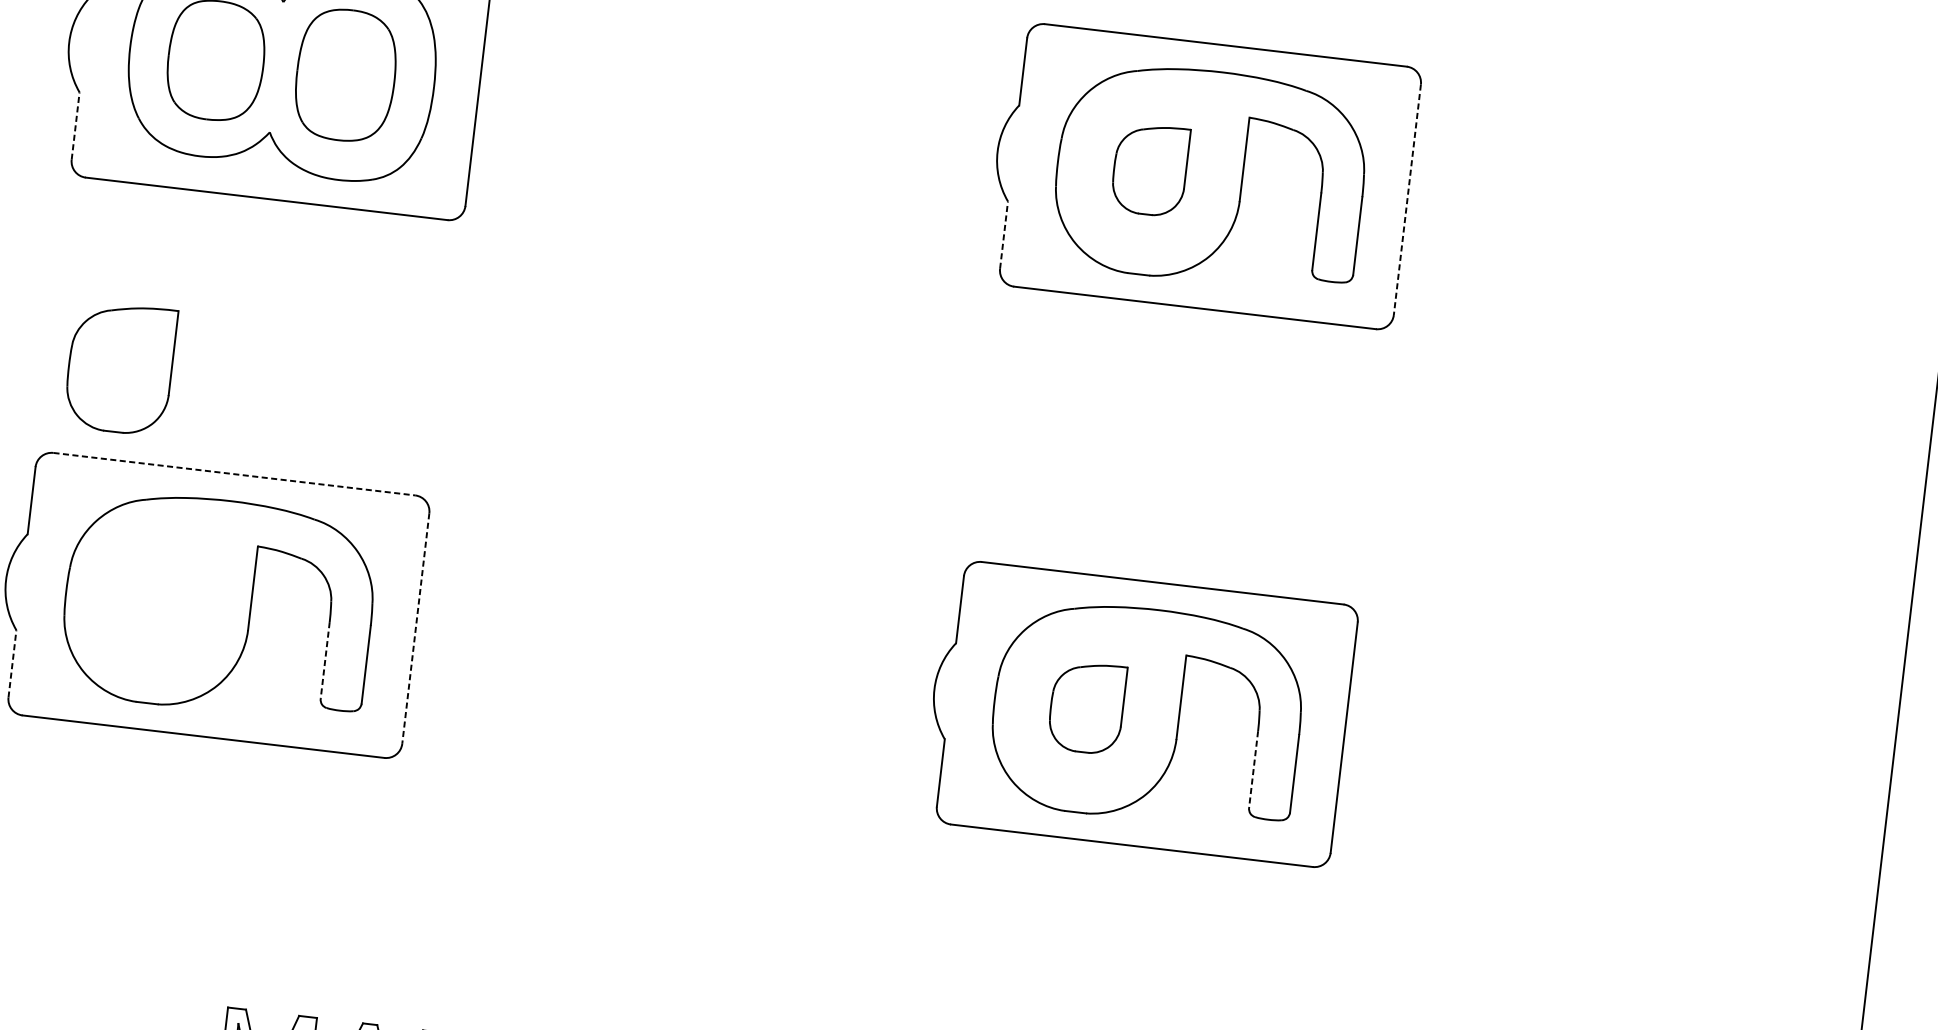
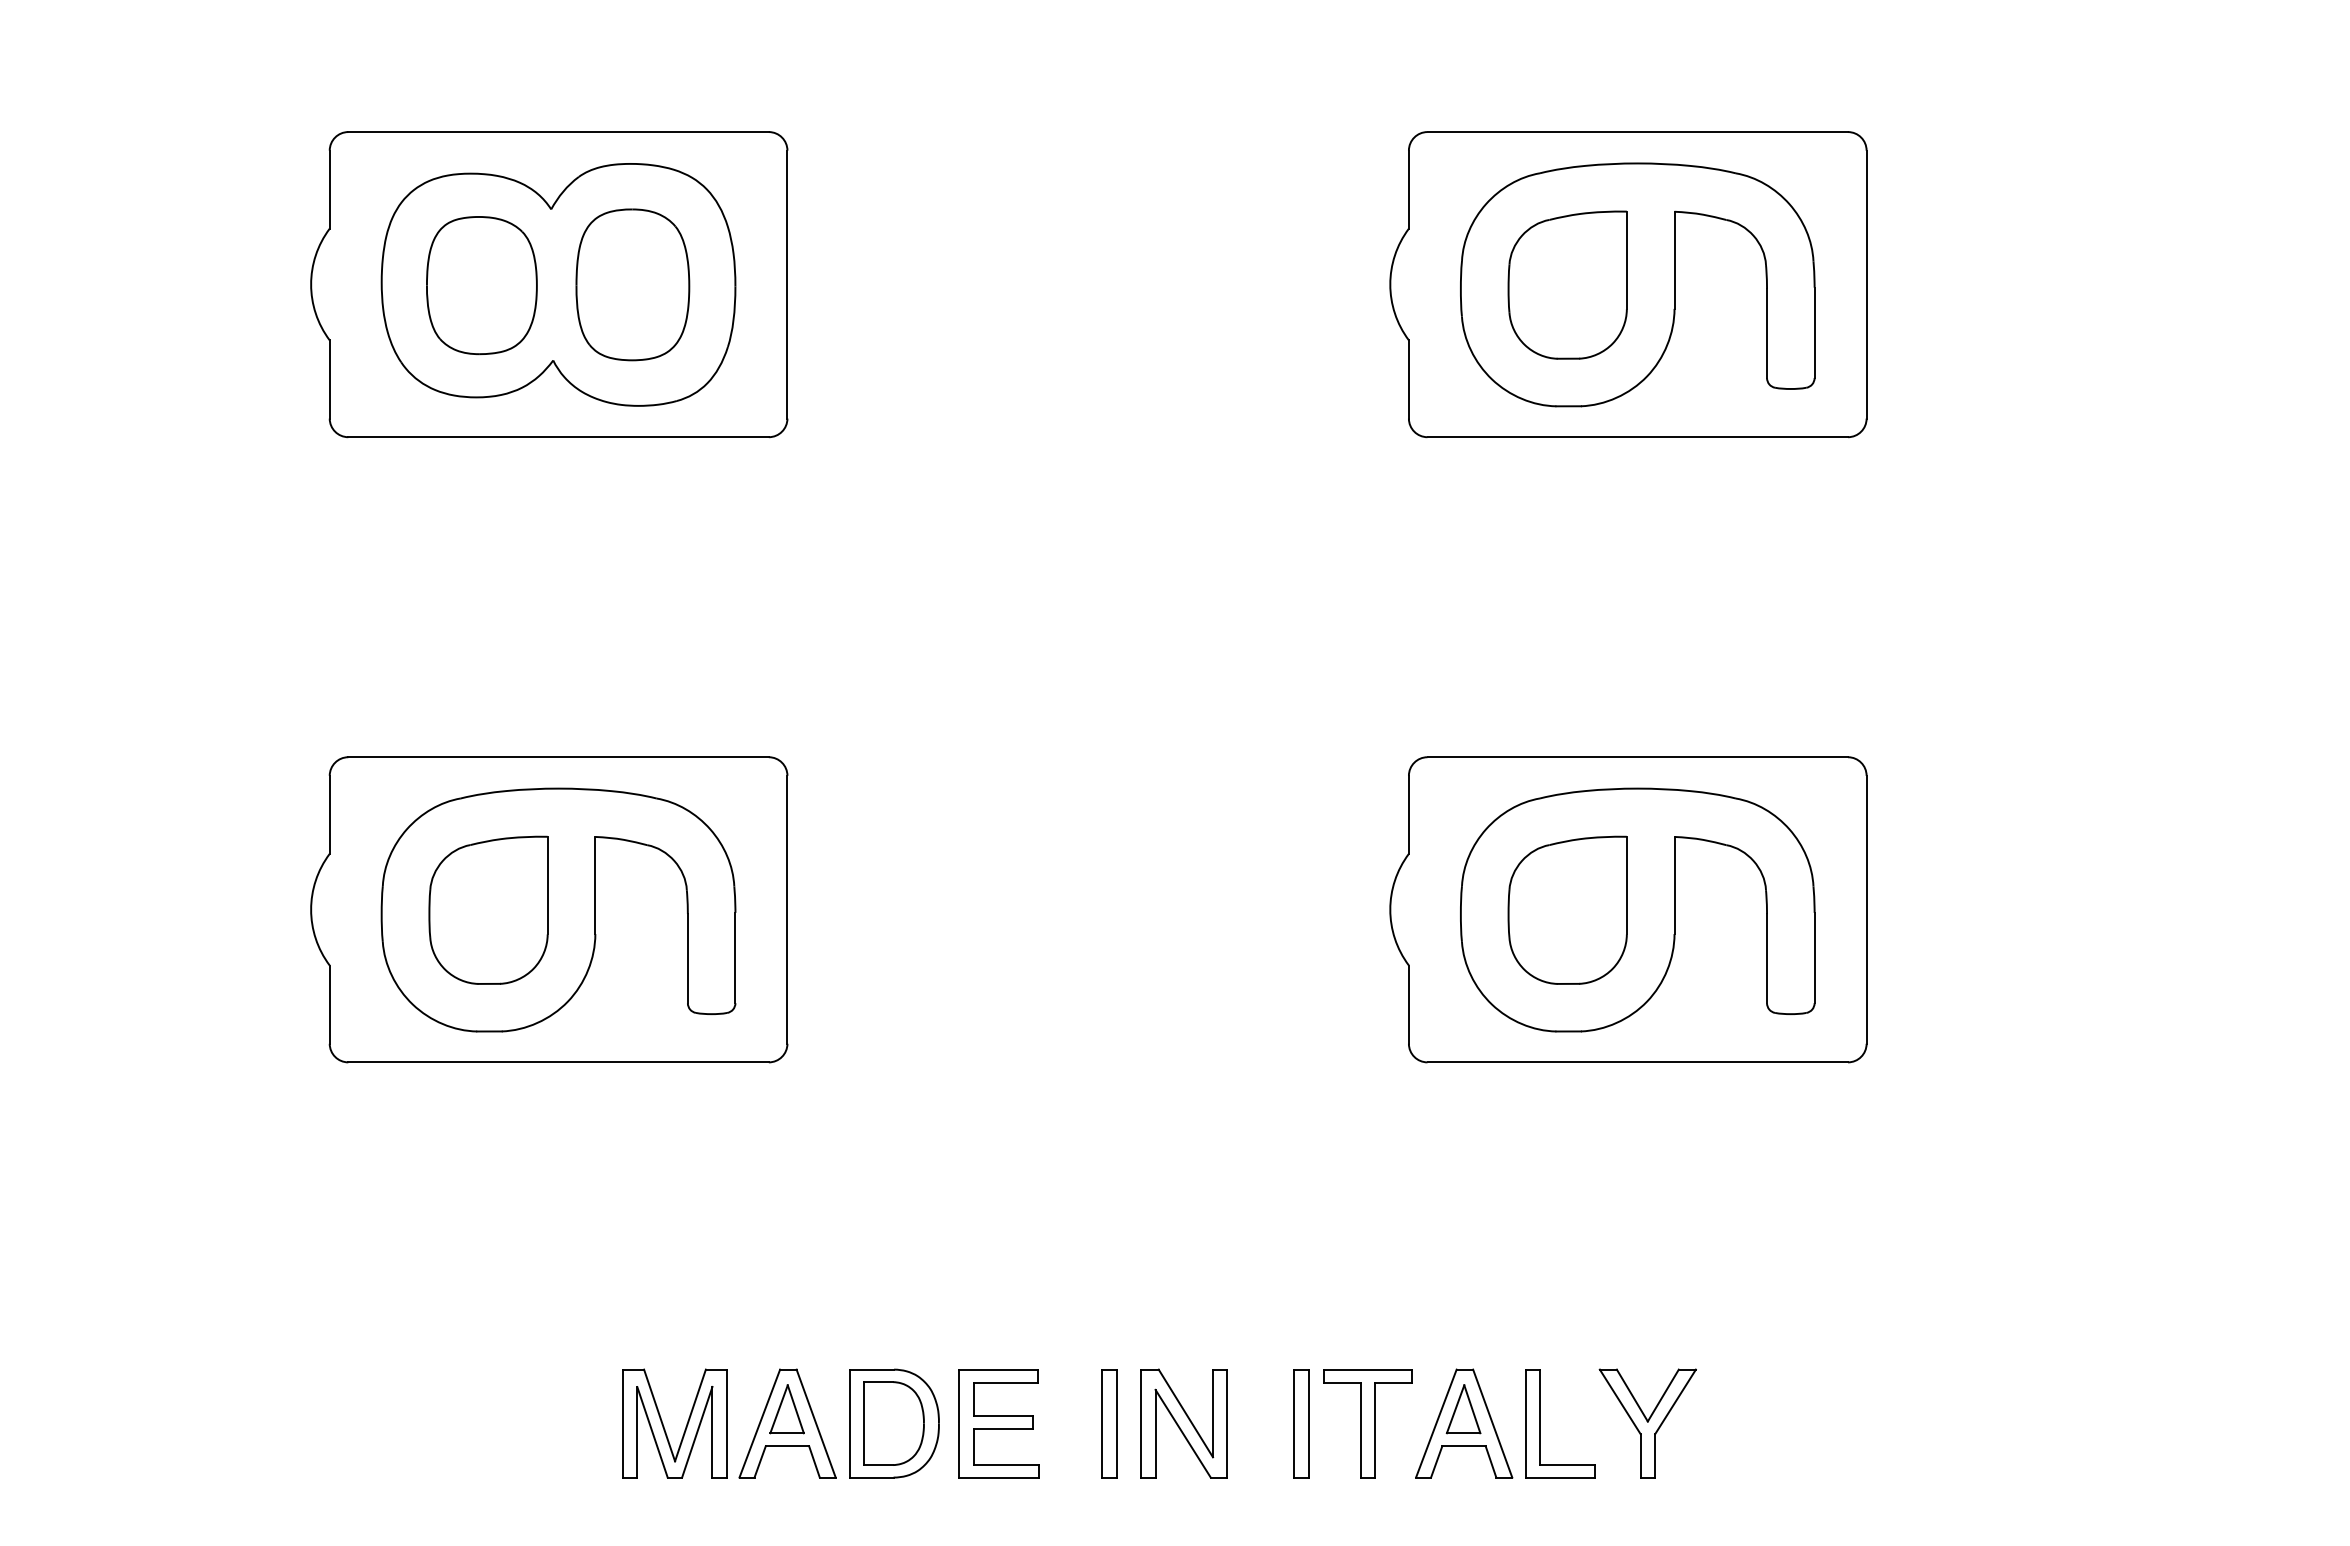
line: (75, 125) -> (329, 378), dashed -> solid
part: (1150, 169) -> (1567, 284), size x1.43
line: (1407, 199) -> (1866, 284), dashed -> solid
line: (1003, 234) -> (1408, 378), dashed -> solid
part: (120, 367) -> (488, 909), moved
line: (235, 474) -> (559, 757), dashed -> solid
line: (415, 628) -> (787, 909), dashed -> solid
line: (324, 660) -> (687, 958), dashed -> solid
line: (12, 663) -> (329, 1004), dashed -> solid
part: (1086, 707) -> (1567, 909), size x1.43
line: (1254, 769) -> (1767, 958), dashed -> solid

